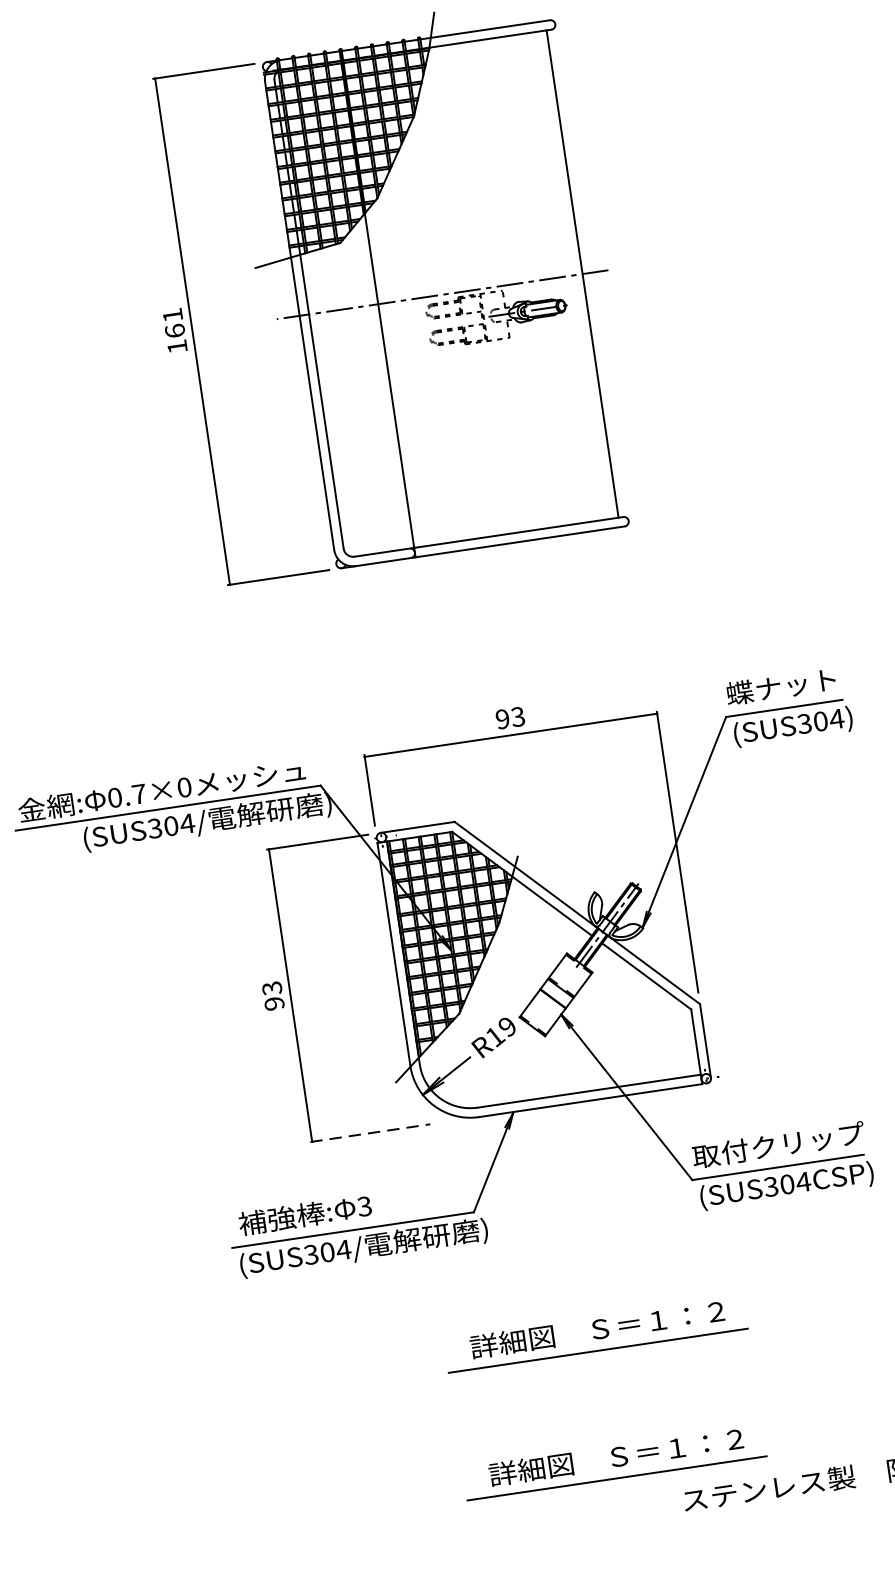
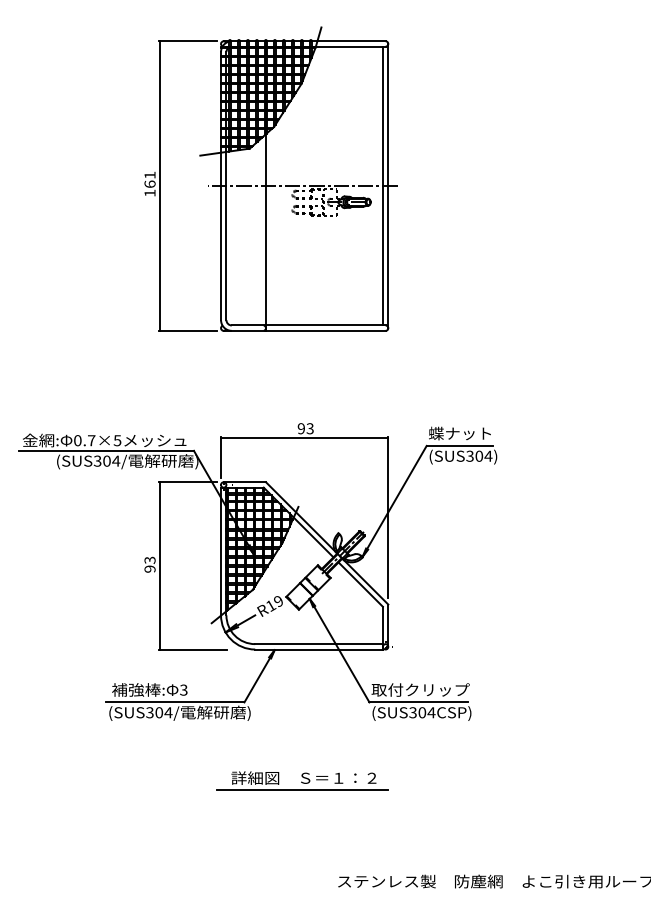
line: (592, 271) -> (388, 185), added
text: (184, 787) -> (117, 440), 0.7×0 -> 0.7×5
line: (371, 1132) -> (193, 649), dashed -> solid
part: (614, 1461) -> (302, 853), removed

